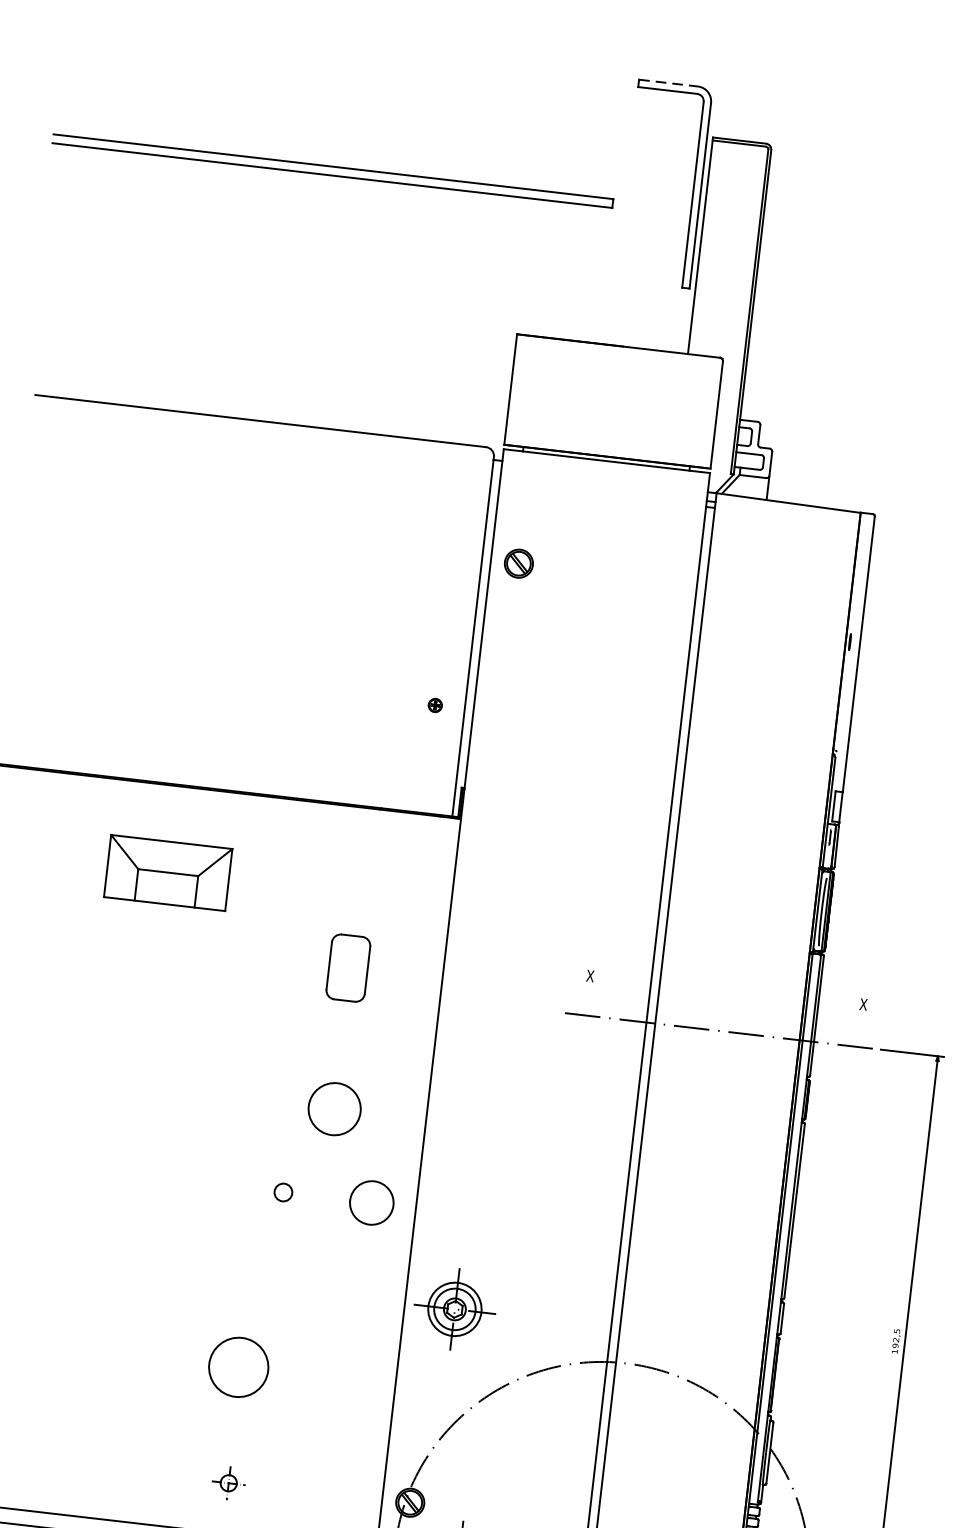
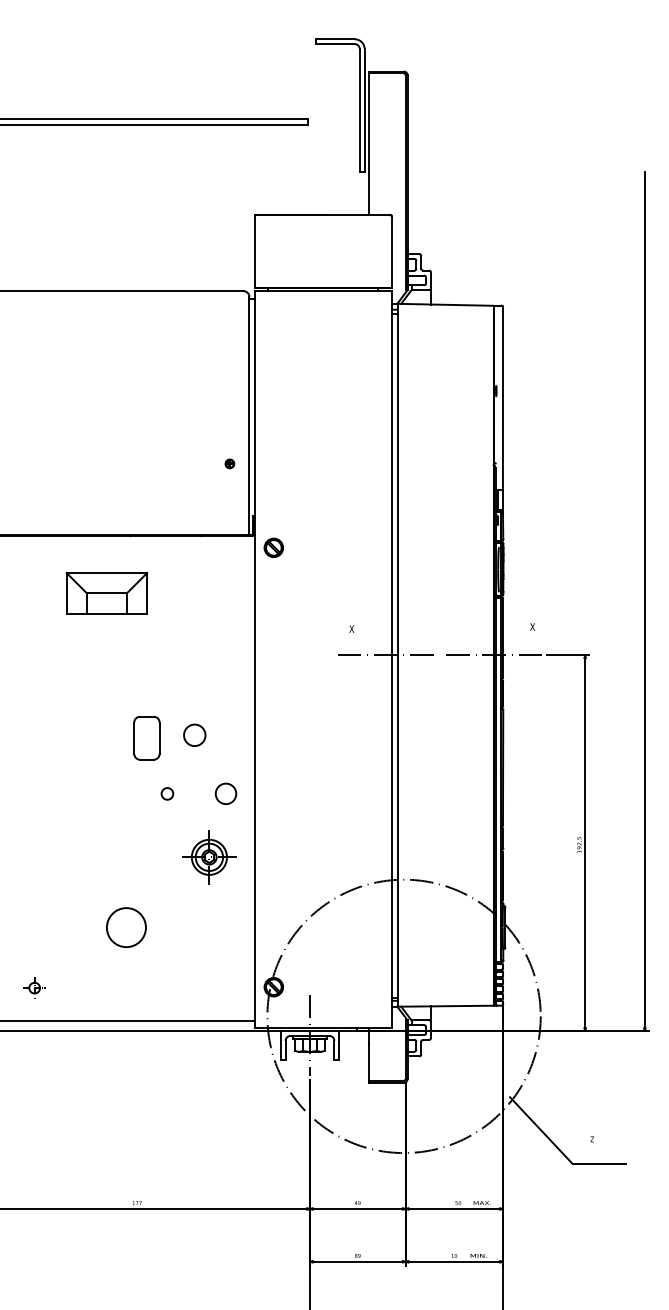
line: (668, 83) -> (335, 39), dashed -> solid
part: (518, 563) -> (273, 547), moved
part: (167, 872) -> (106, 593), moved
part: (347, 966) -> (146, 737), moved
circle: (334, 1107) -> (194, 734), size x0.62
circle: (371, 1202) -> (225, 793), size x0.71
part: (455, 1309) -> (209, 857), moved
circle: (238, 1367) -> (126, 927), moved
part: (228, 1482) -> (34, 987), moved

